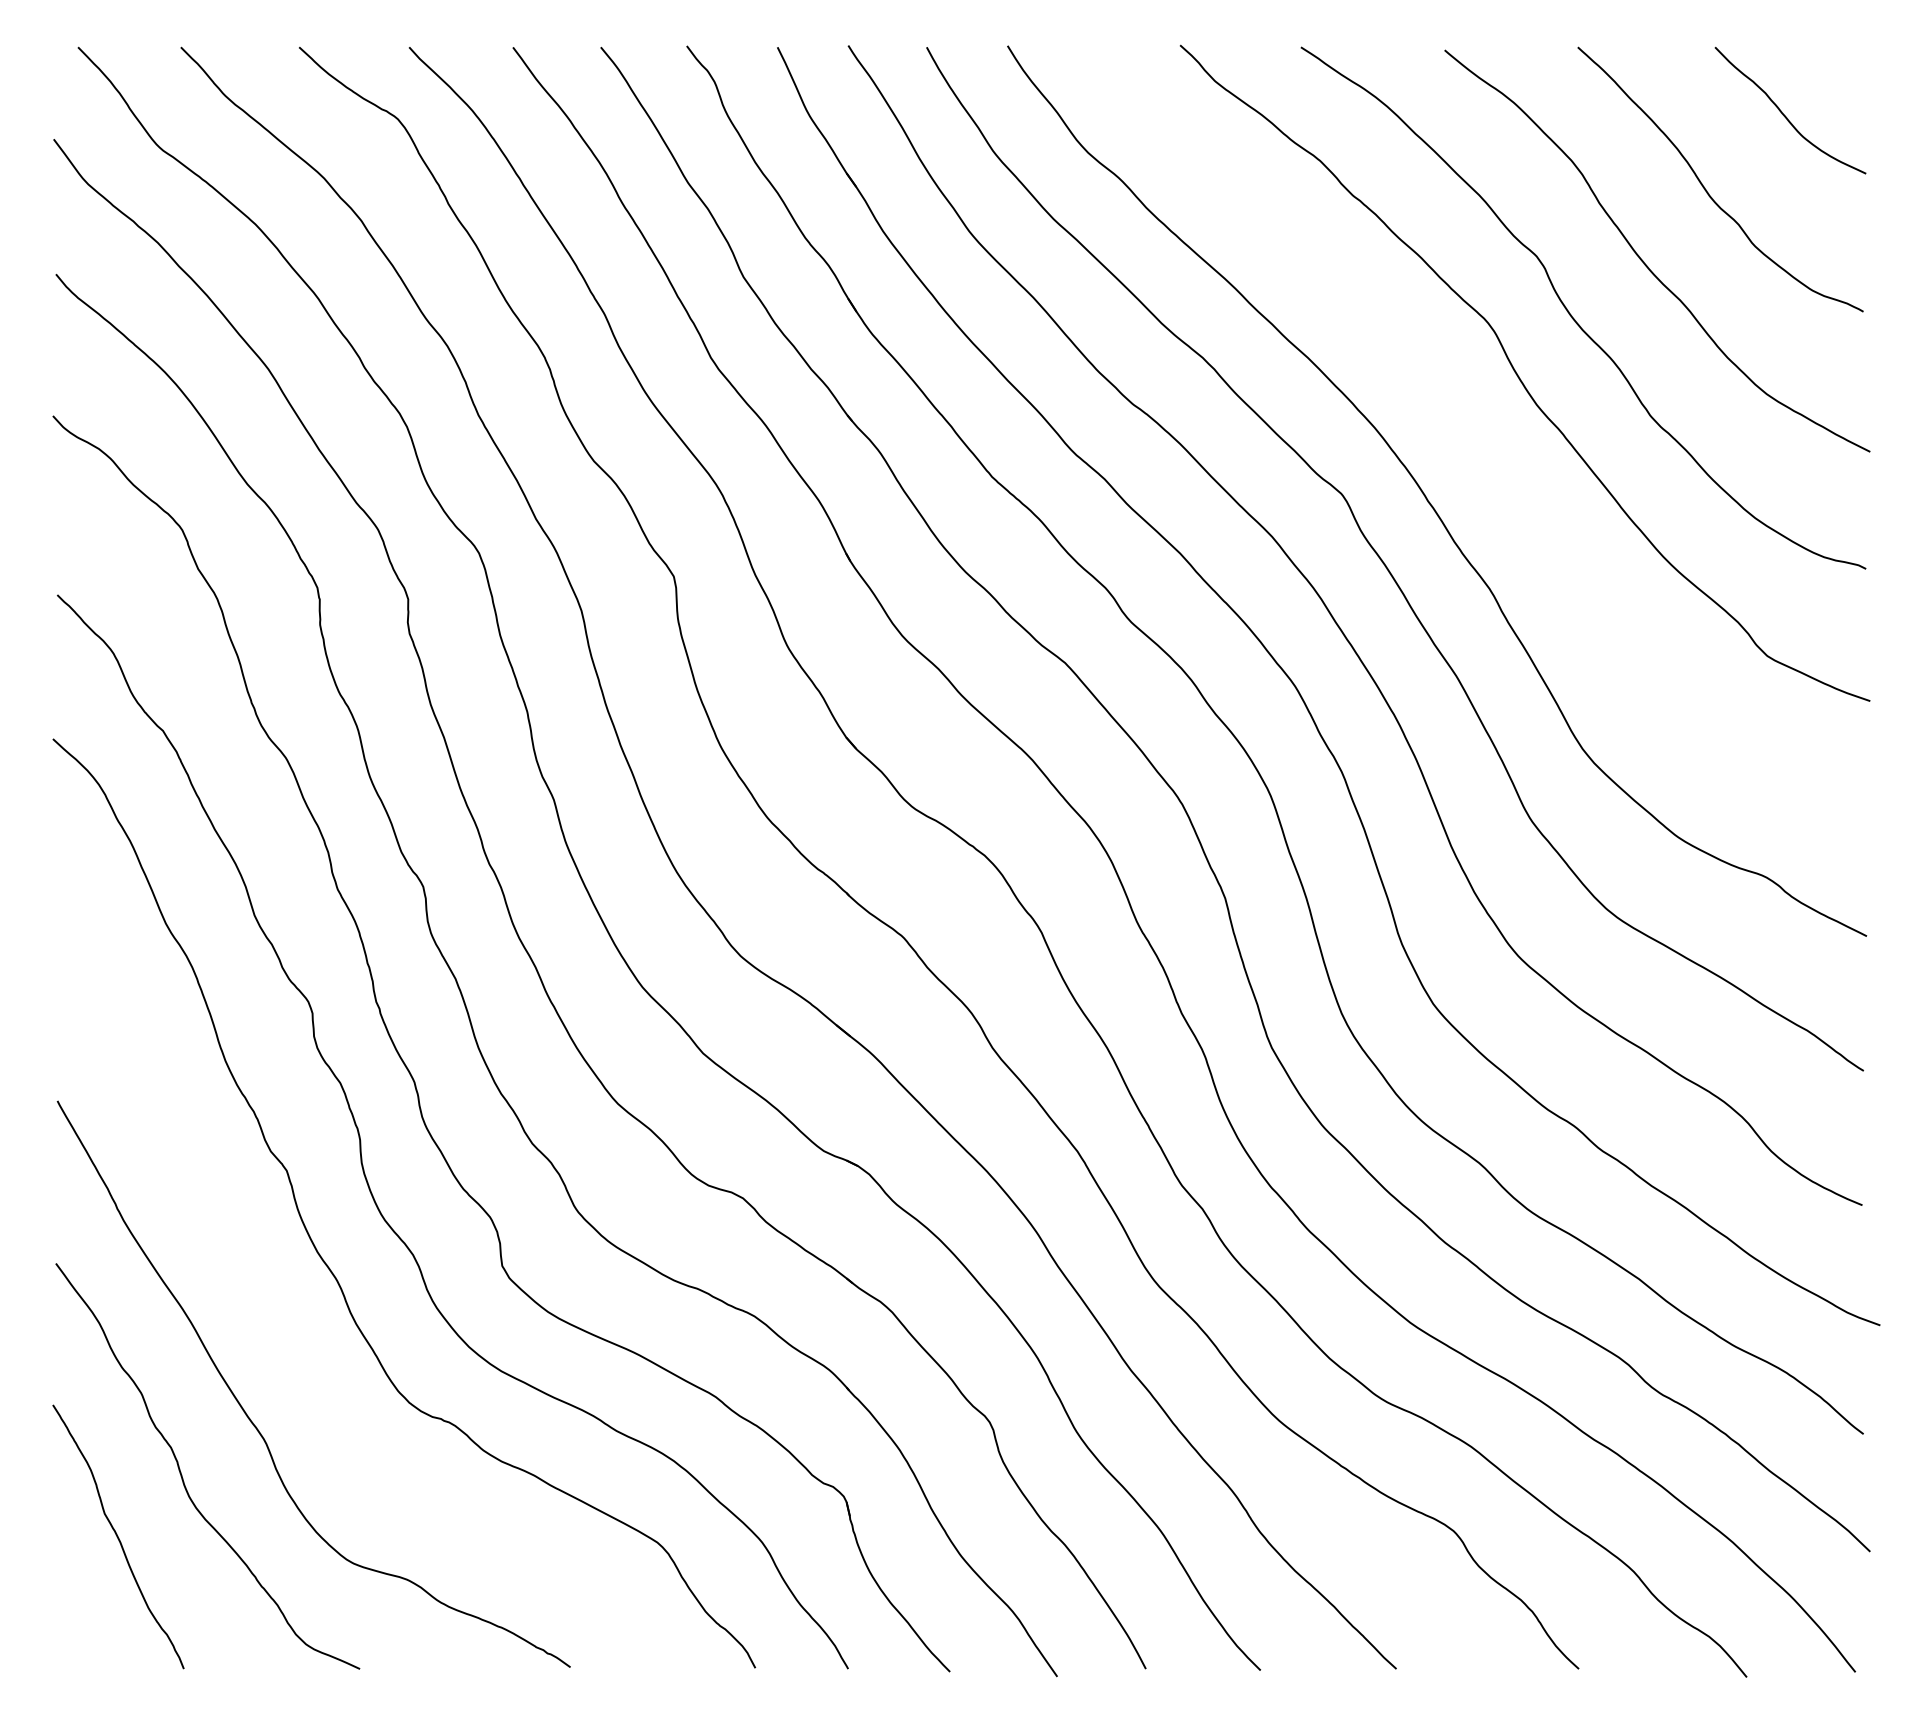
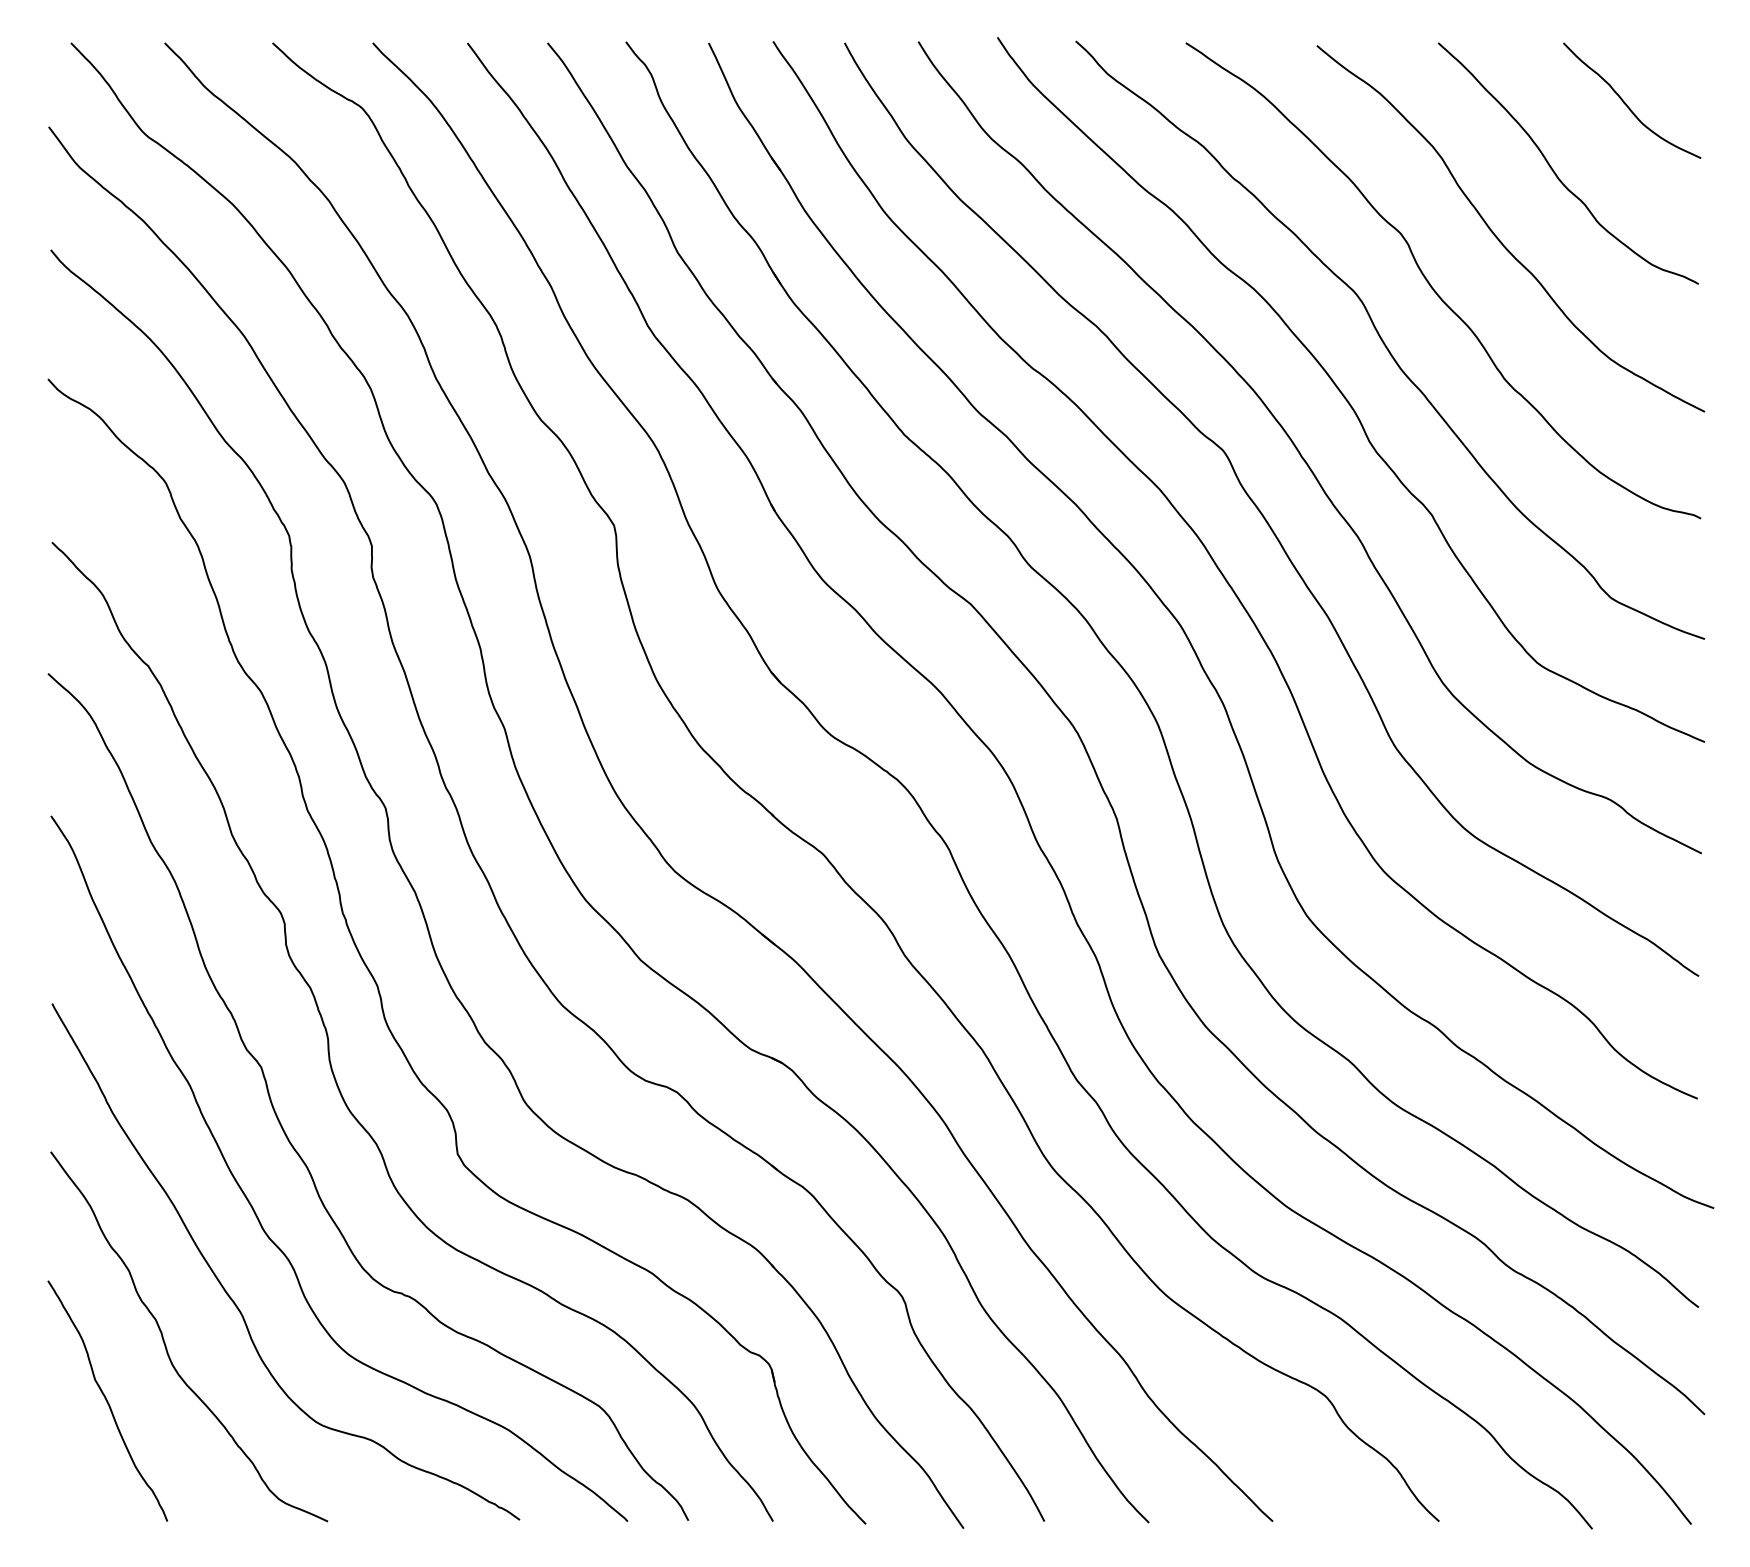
curve: (1473, 431) -> (1343, 393), added
curve: (280, 1329) -> (255, 1211), added

